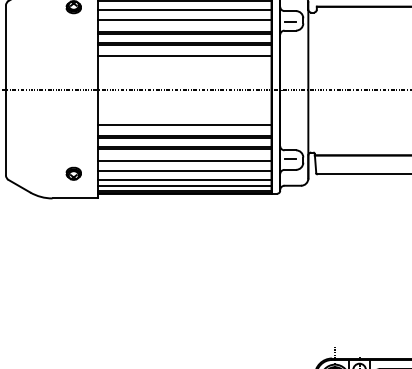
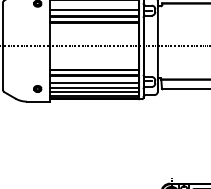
line: (184, 10) -> (94, 5), removed
line: (184, 55) -> (94, 28), removed
line: (184, 125) -> (94, 64), removed

